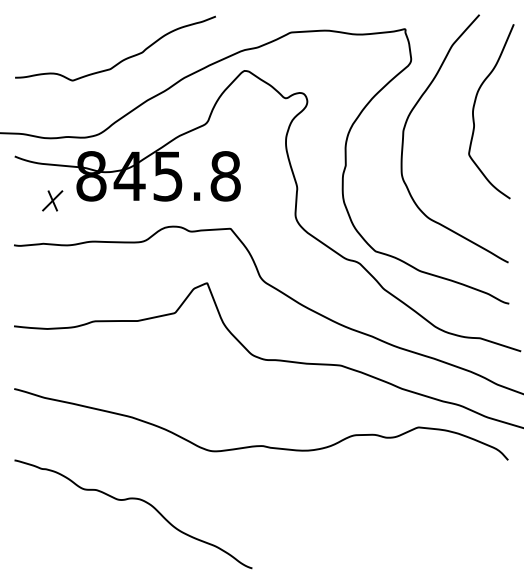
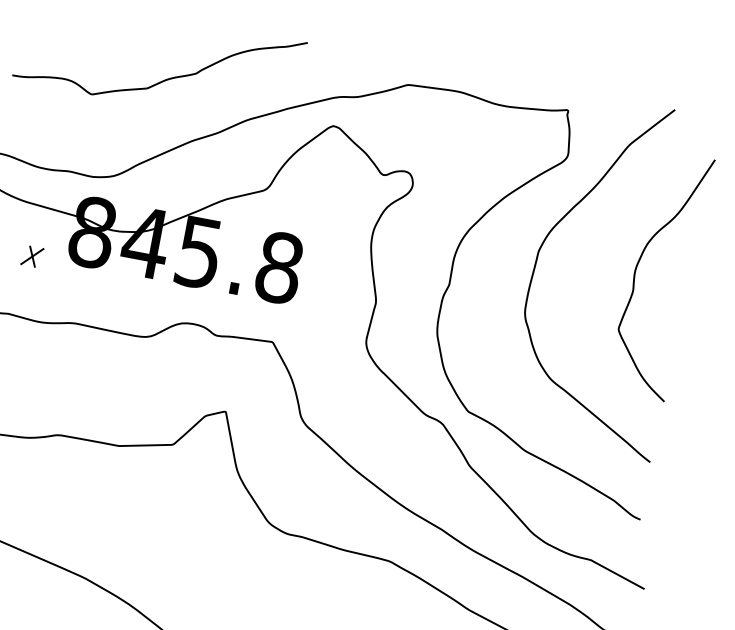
curve: (474, 109) -> (637, 268), moved
part: (52, 200) -> (32, 255), size x0.7

